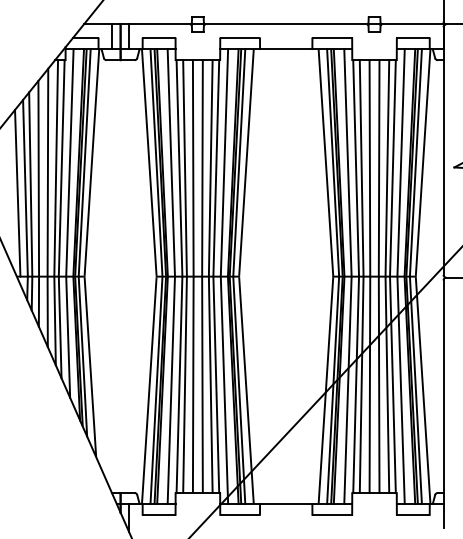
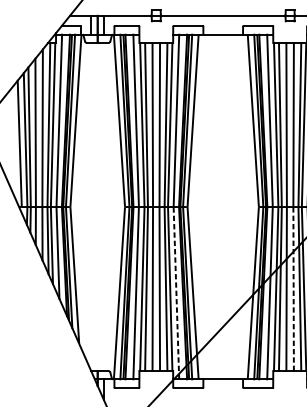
line: (379, 385) -> (293, 289), solid -> dashed
line: (224, 390) -> (176, 293), solid -> dashed

